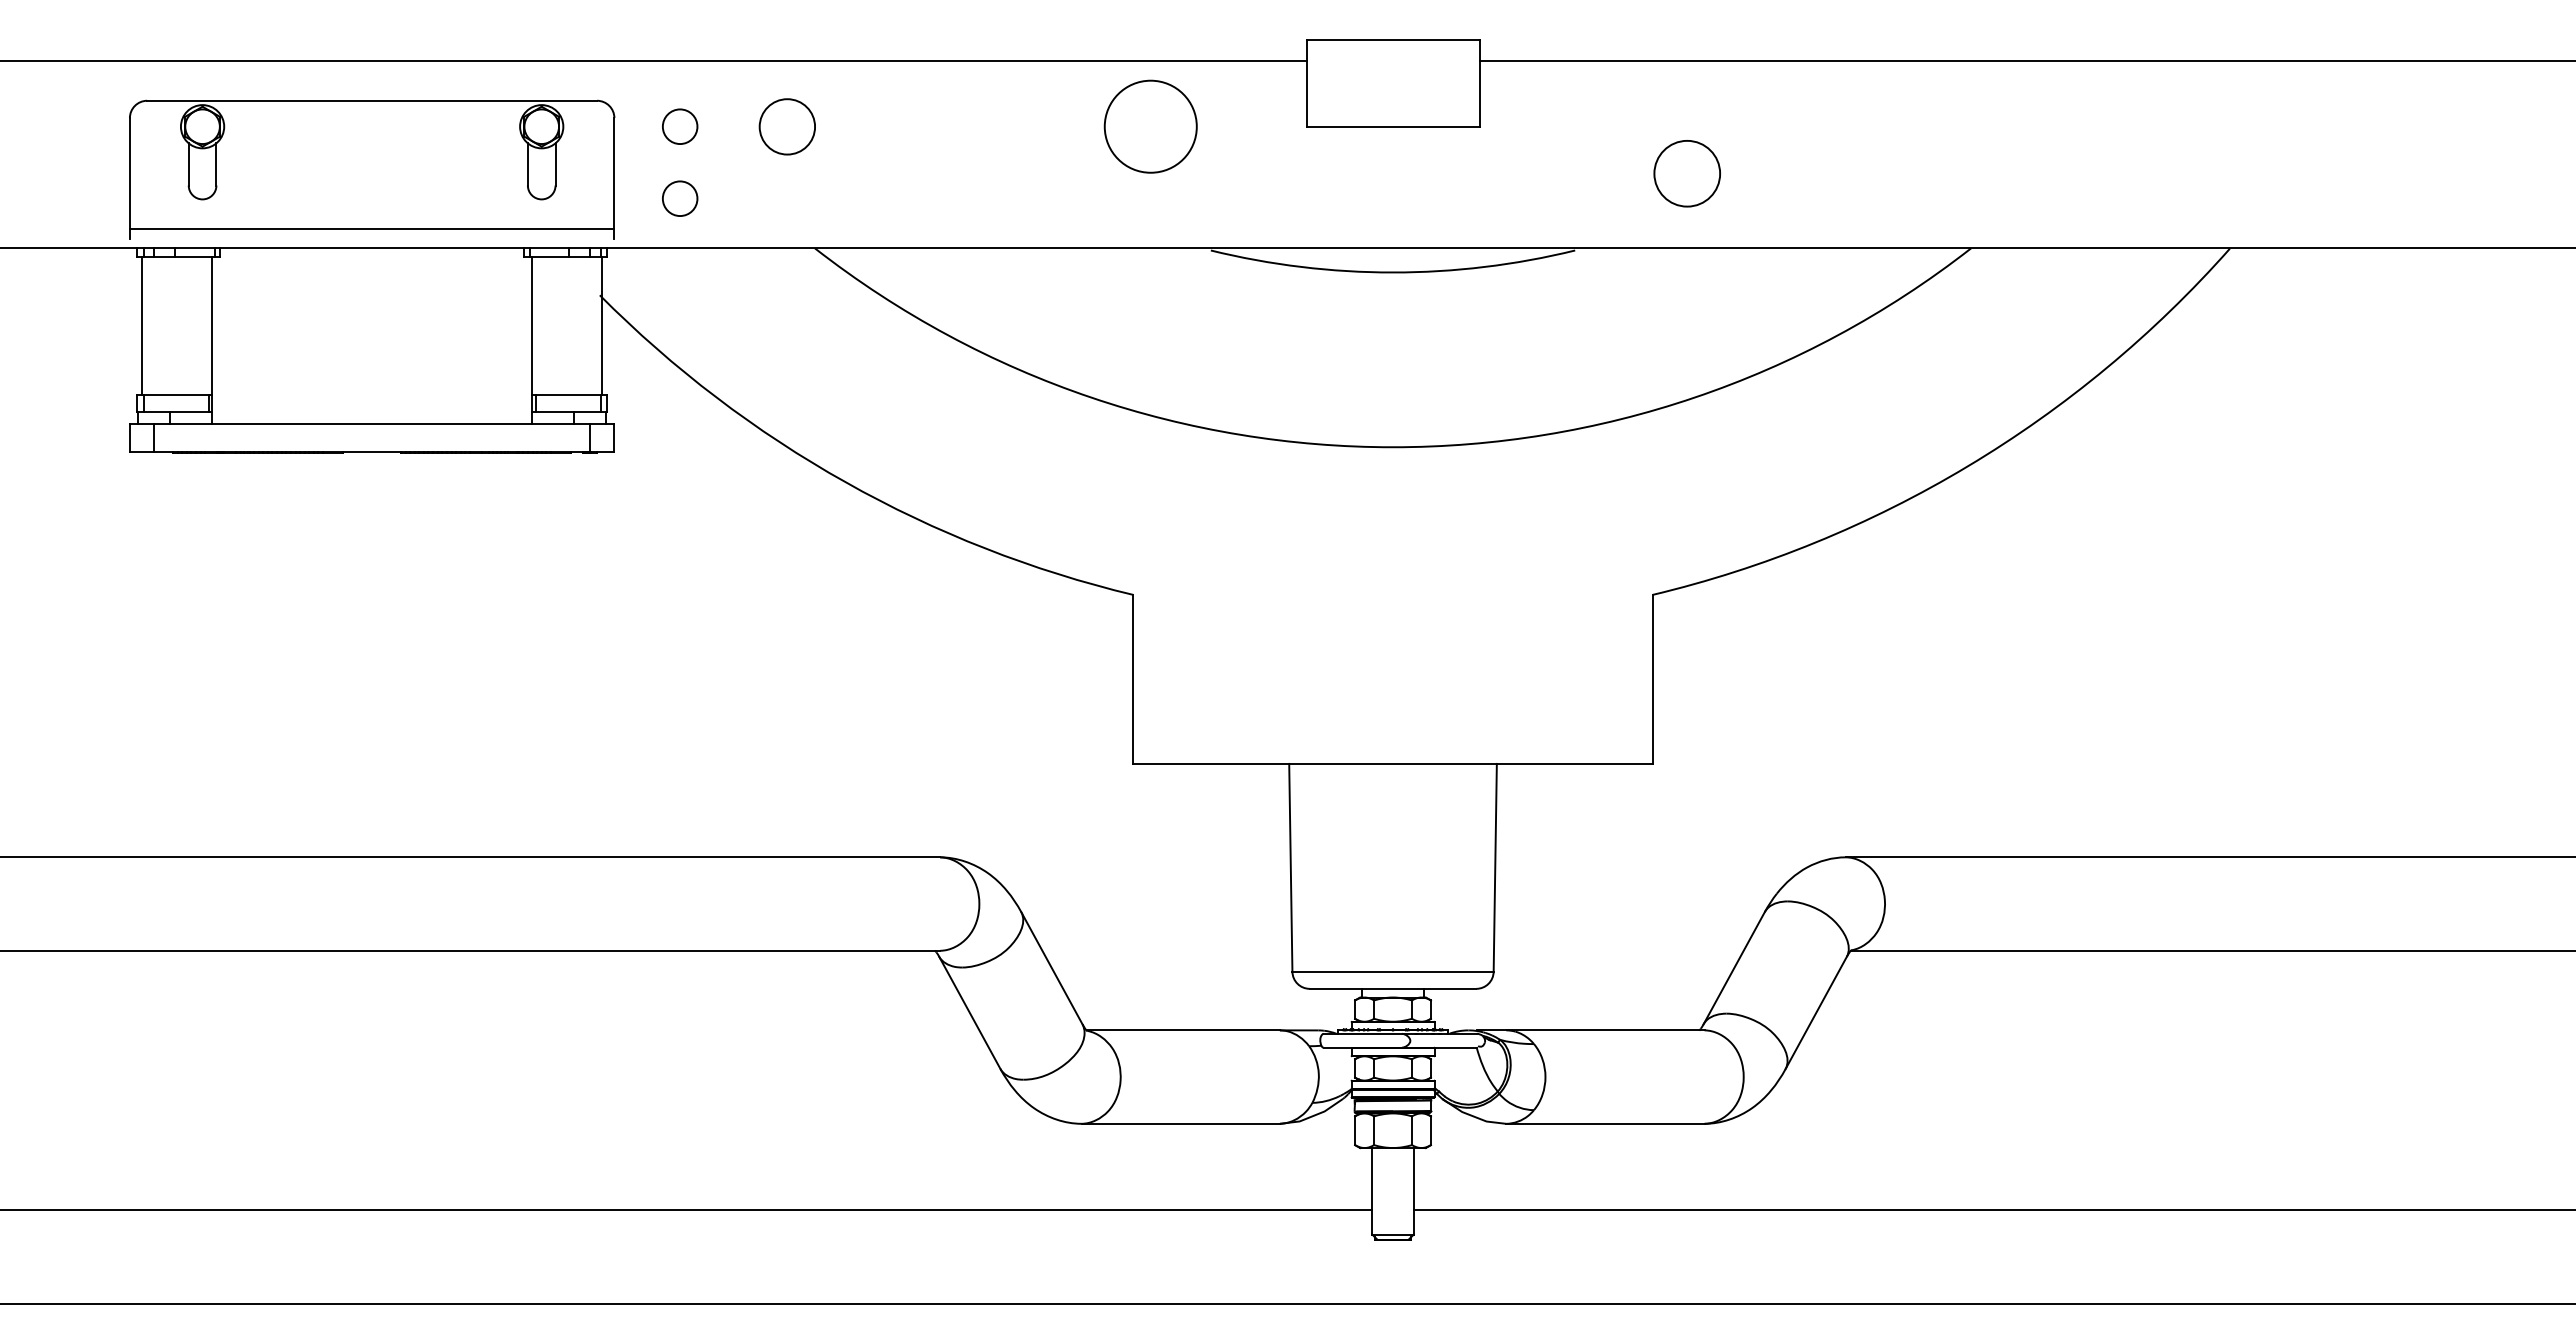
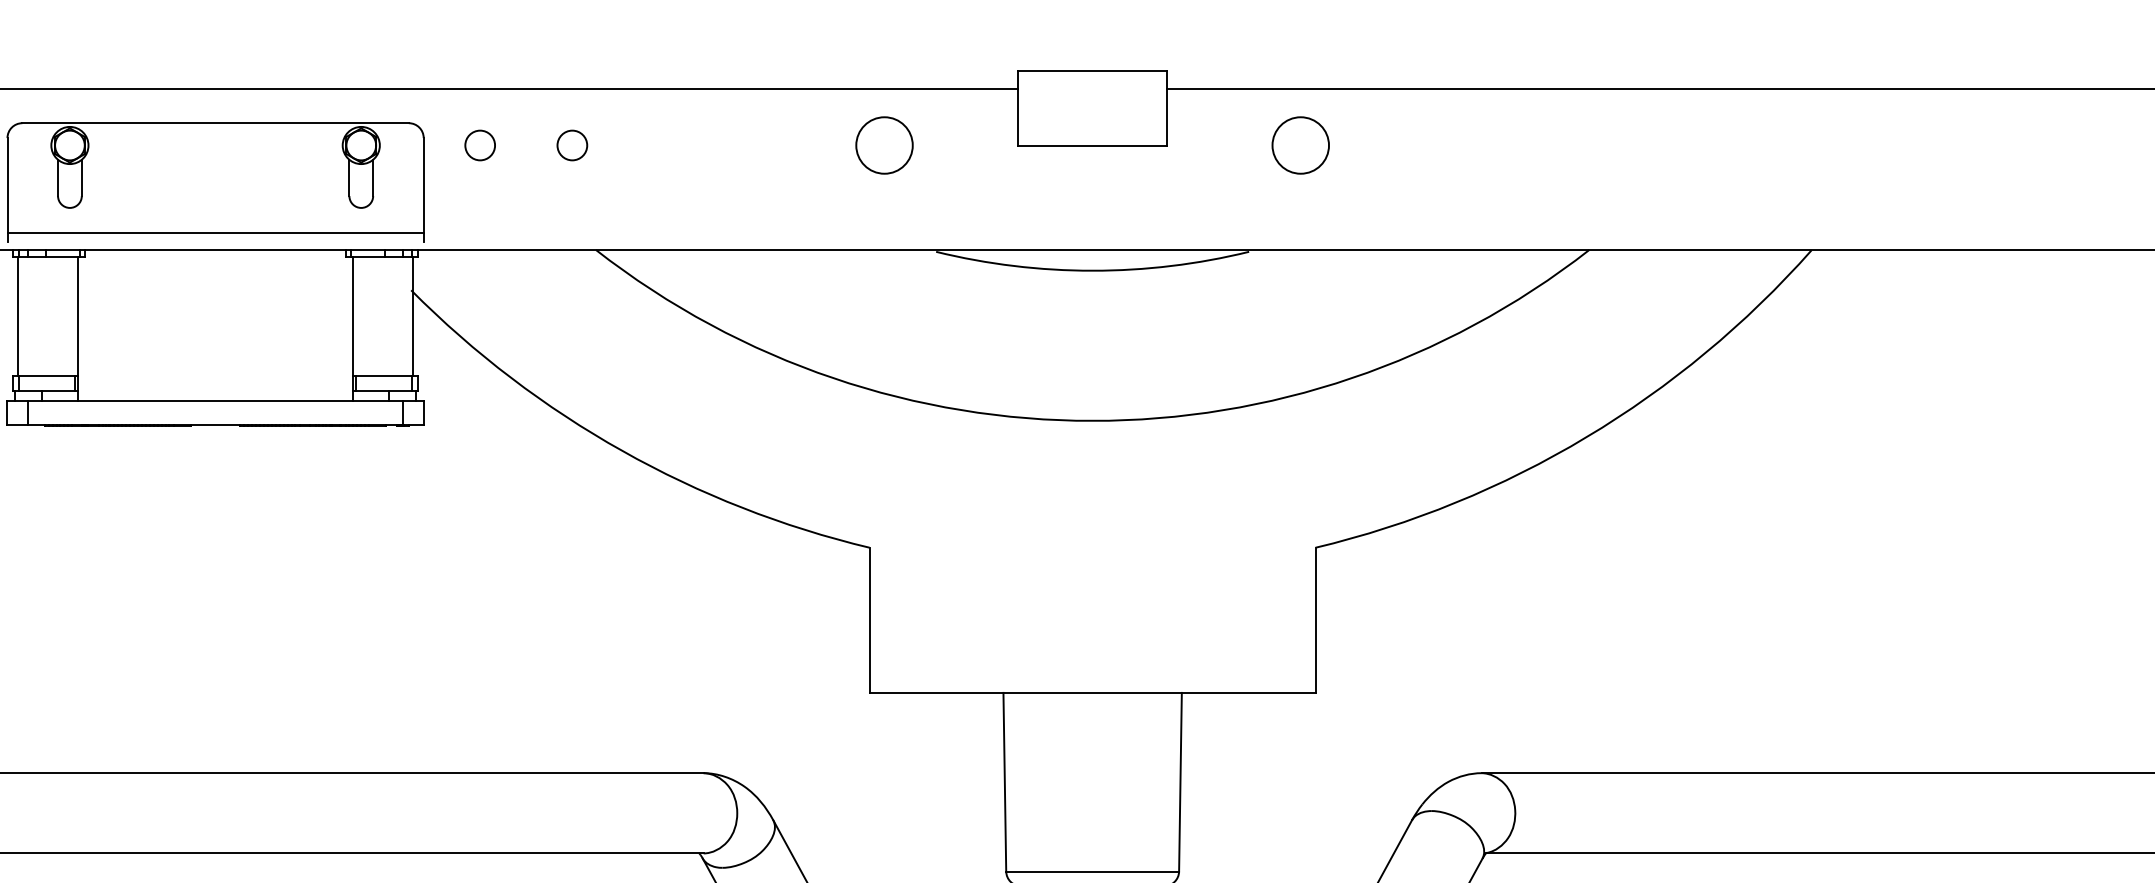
circle: (787, 126) -> (572, 145), size x0.62
circle: (1150, 126) -> (884, 145), size x0.71
circle: (1686, 173) -> (1300, 145), moved
circle: (680, 198) -> (480, 207), removed

